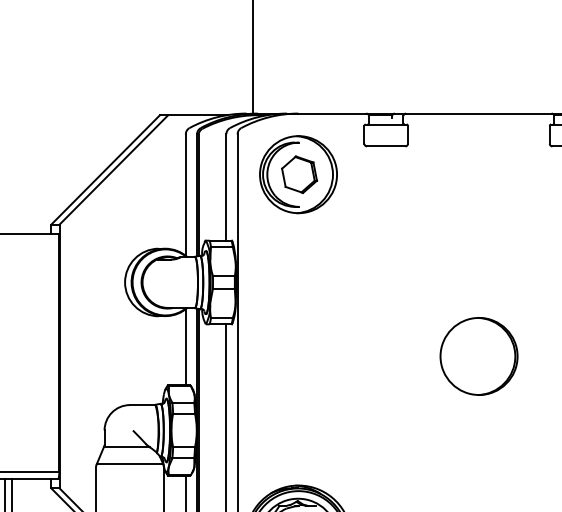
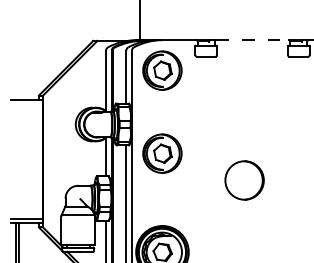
line: (480, 114) -> (253, 40), solid -> dashed
part: (298, 340) -> (162, 153), added
circle: (478, 356) -> (244, 180), moved

